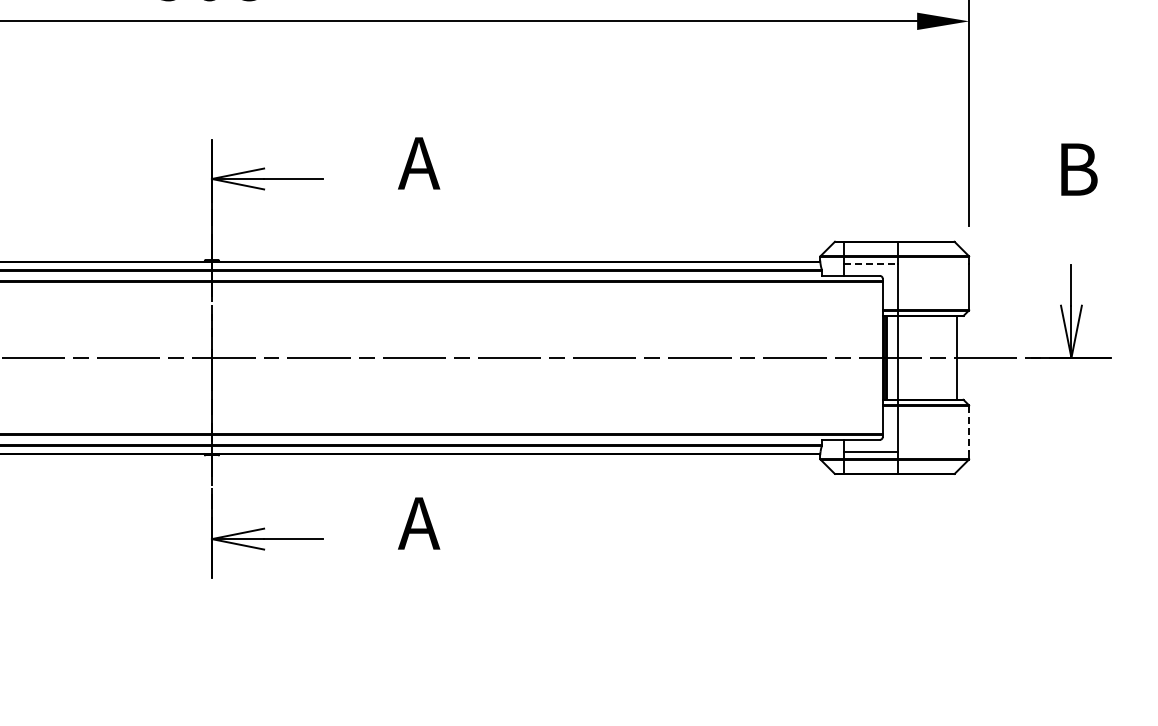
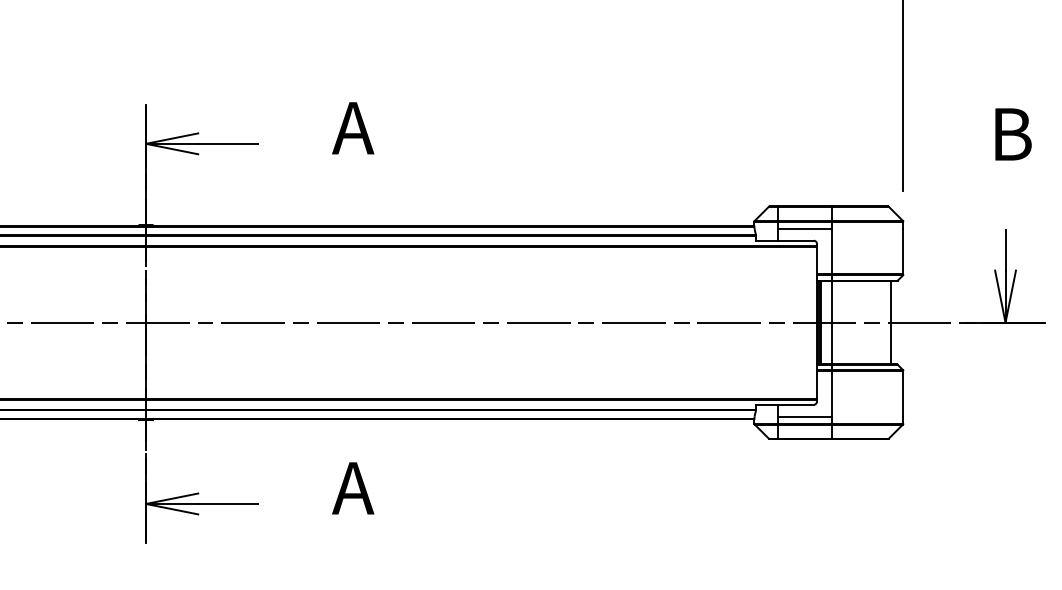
line: (870, 263) -> (804, 228), dashed -> solid
line: (969, 429) -> (903, 394), dashed -> solid

